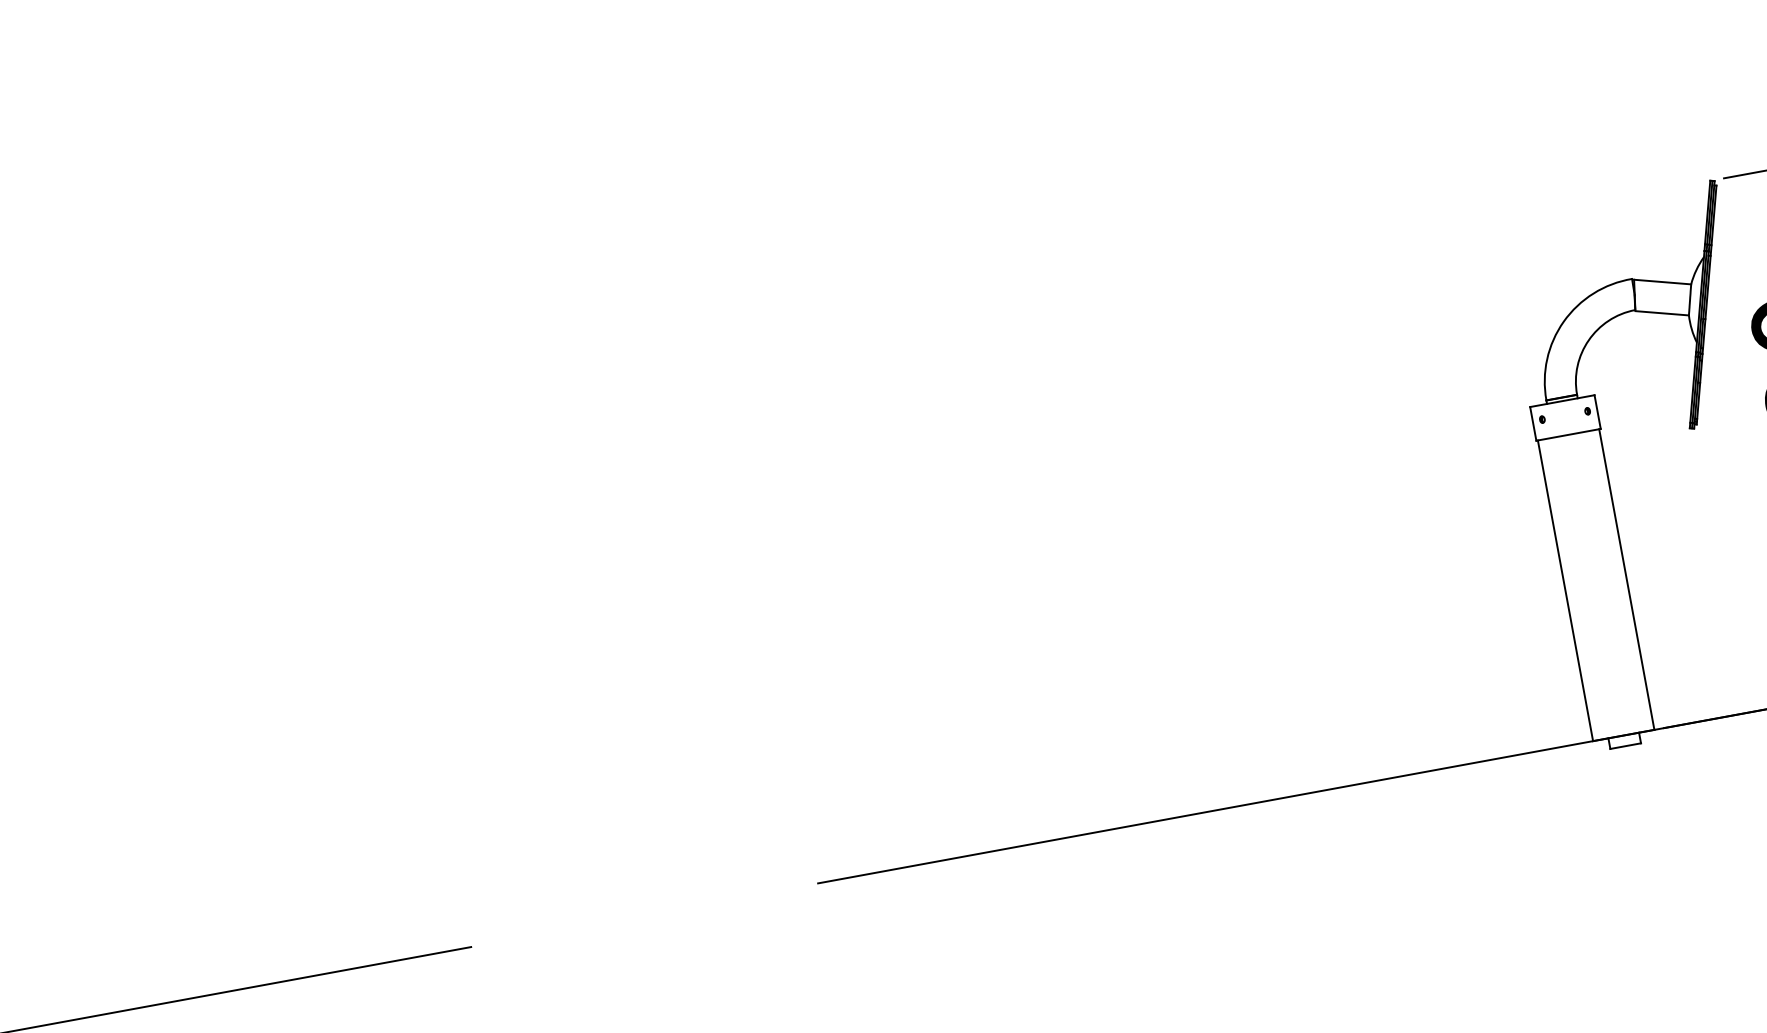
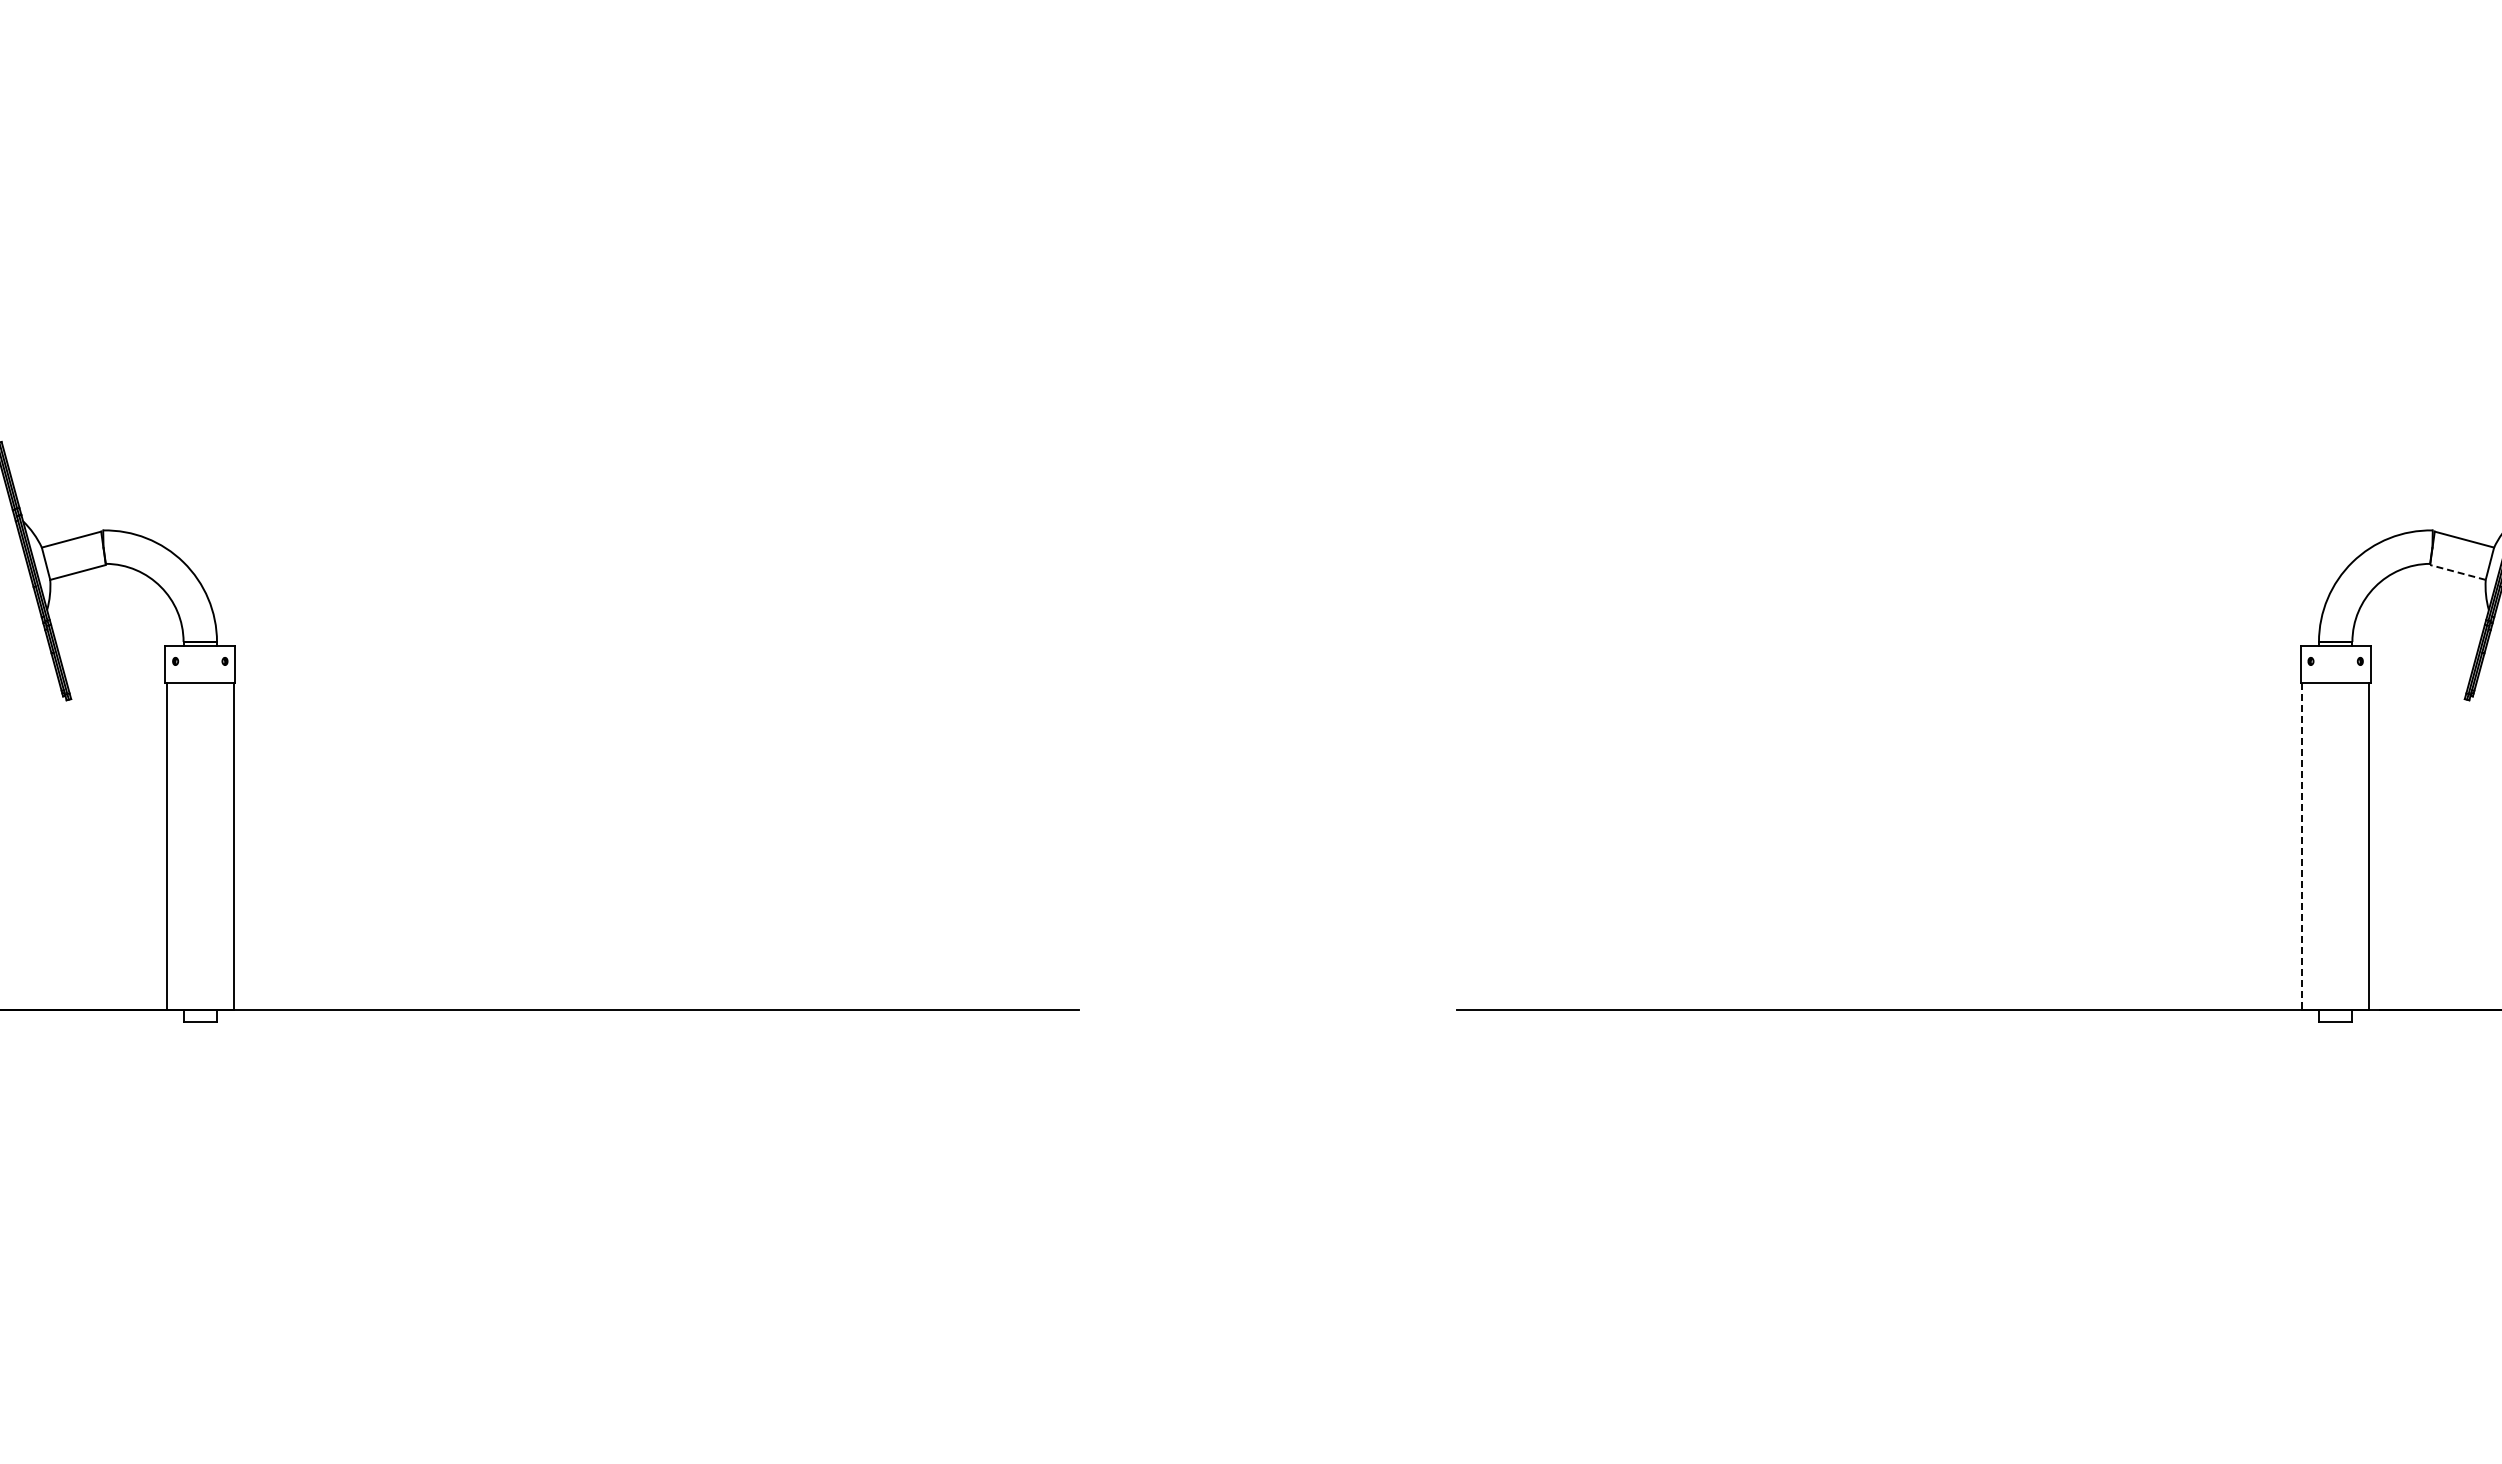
line: (1661, 313) -> (2457, 572), solid -> dashed
line: (1565, 590) -> (2302, 846), solid -> dashed

